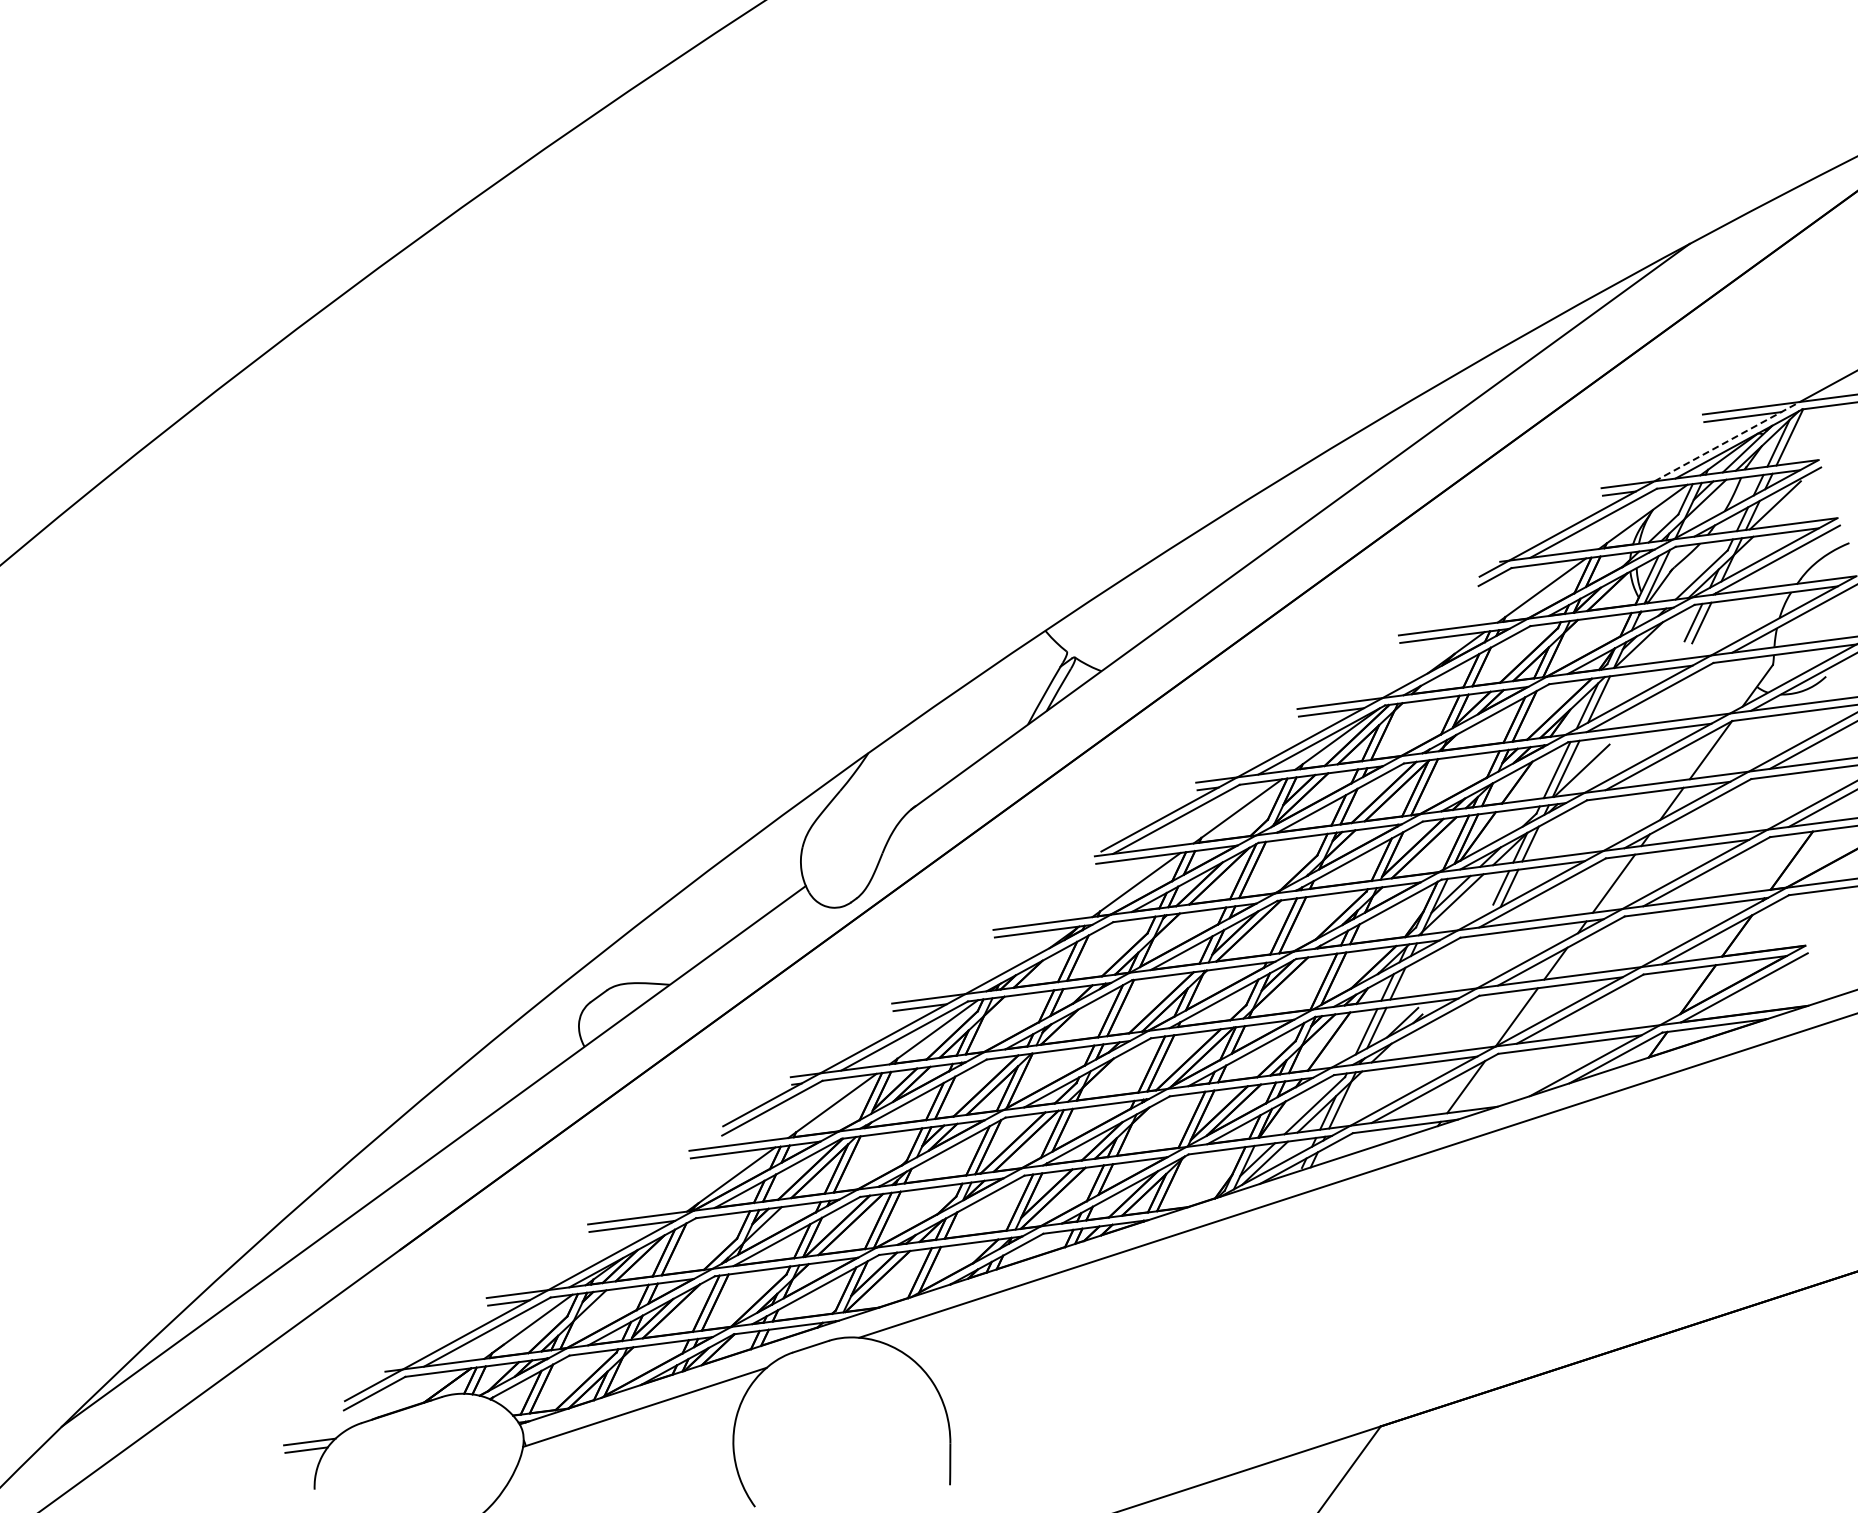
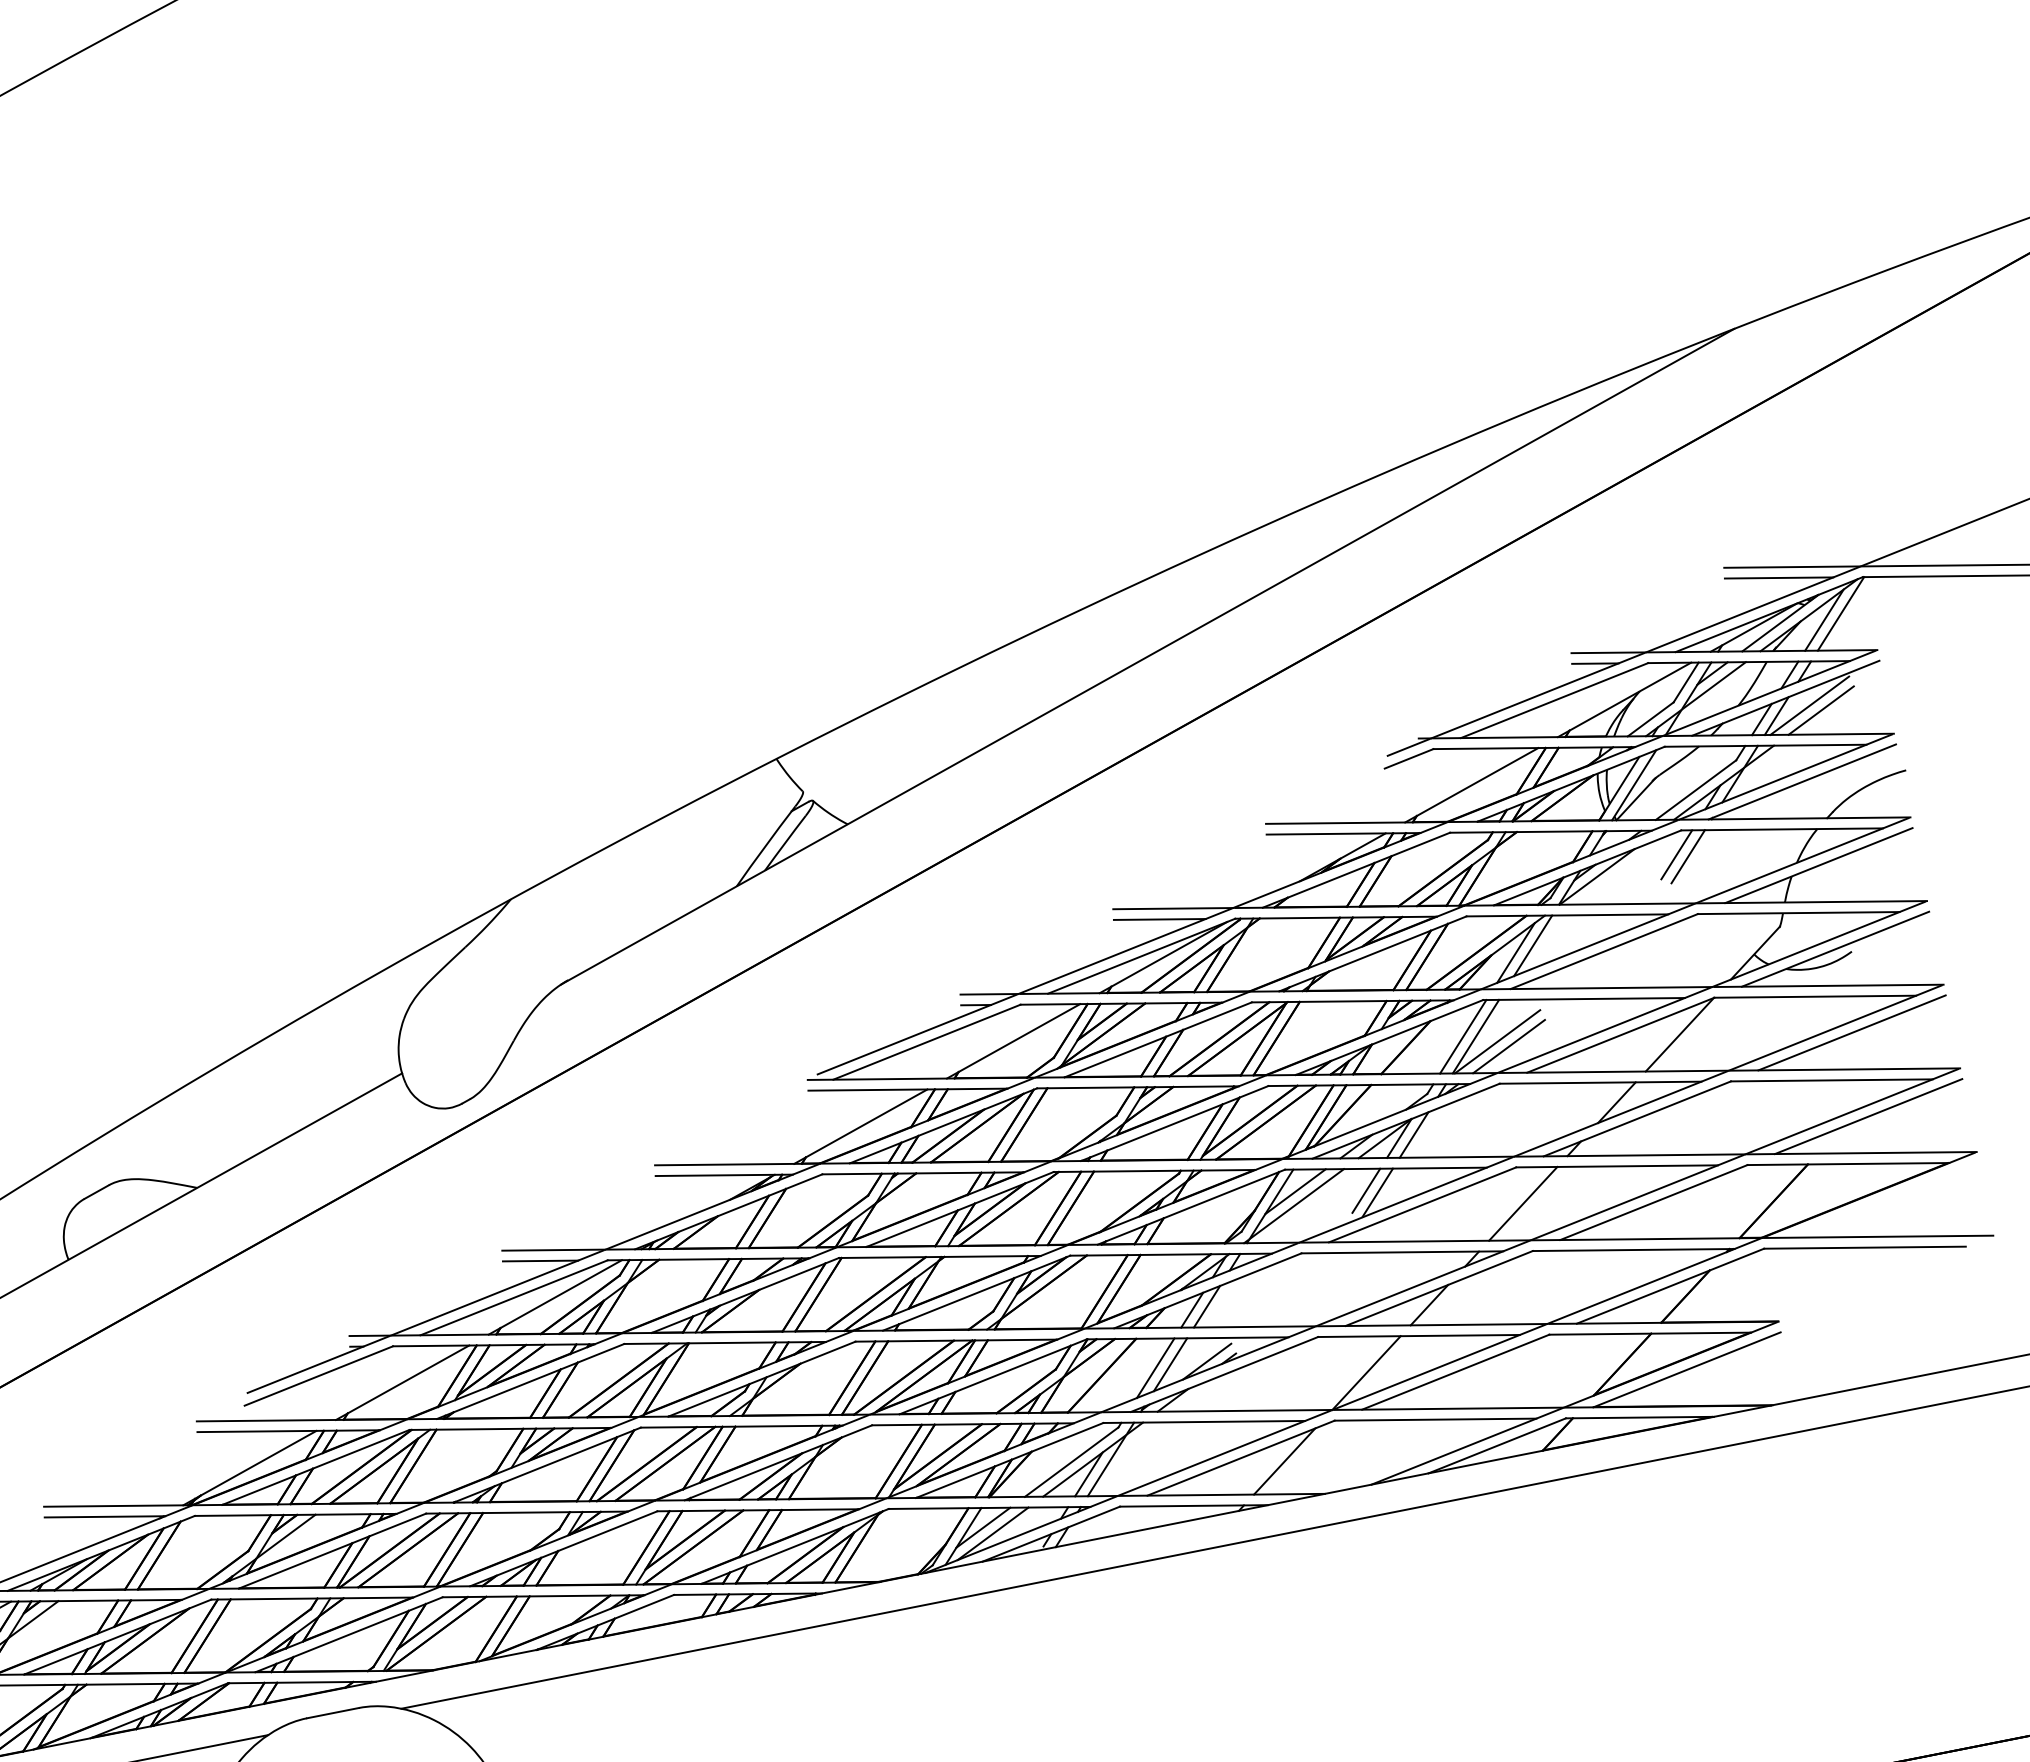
line: (1726, 441) -> (1752, 609), dashed -> solid
line: (1783, 507) -> (1820, 710), added
line: (1590, 773) -> (1508, 1047), added

